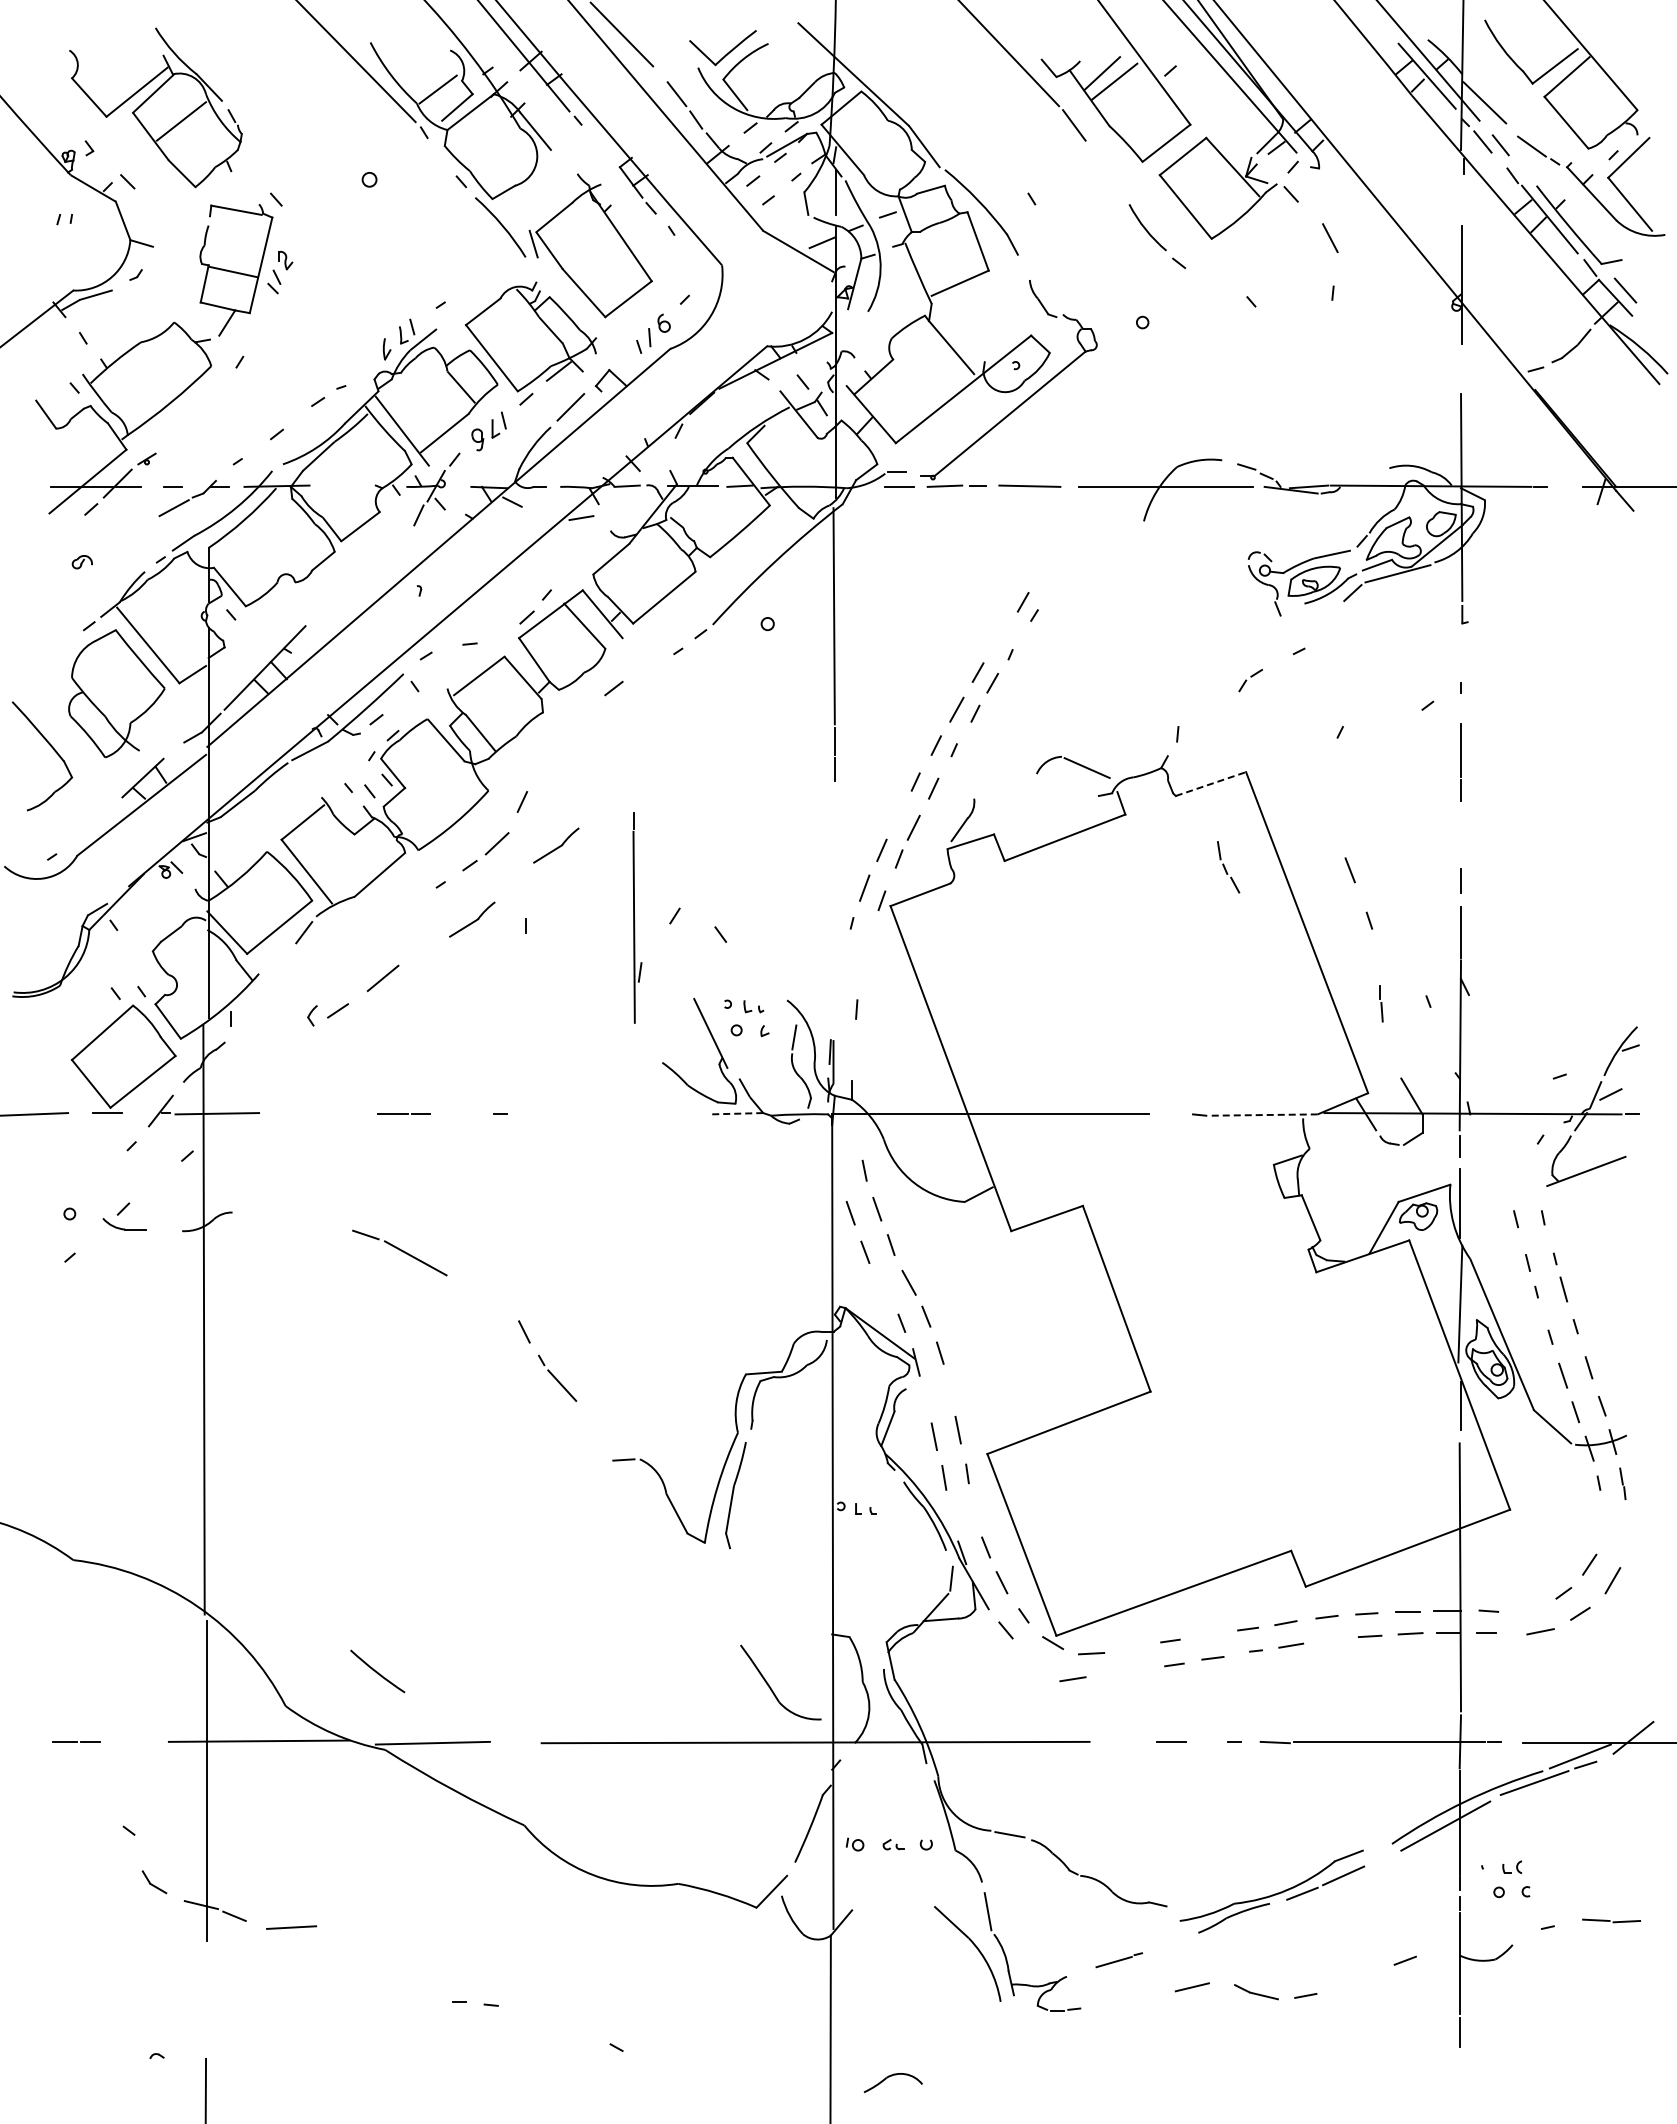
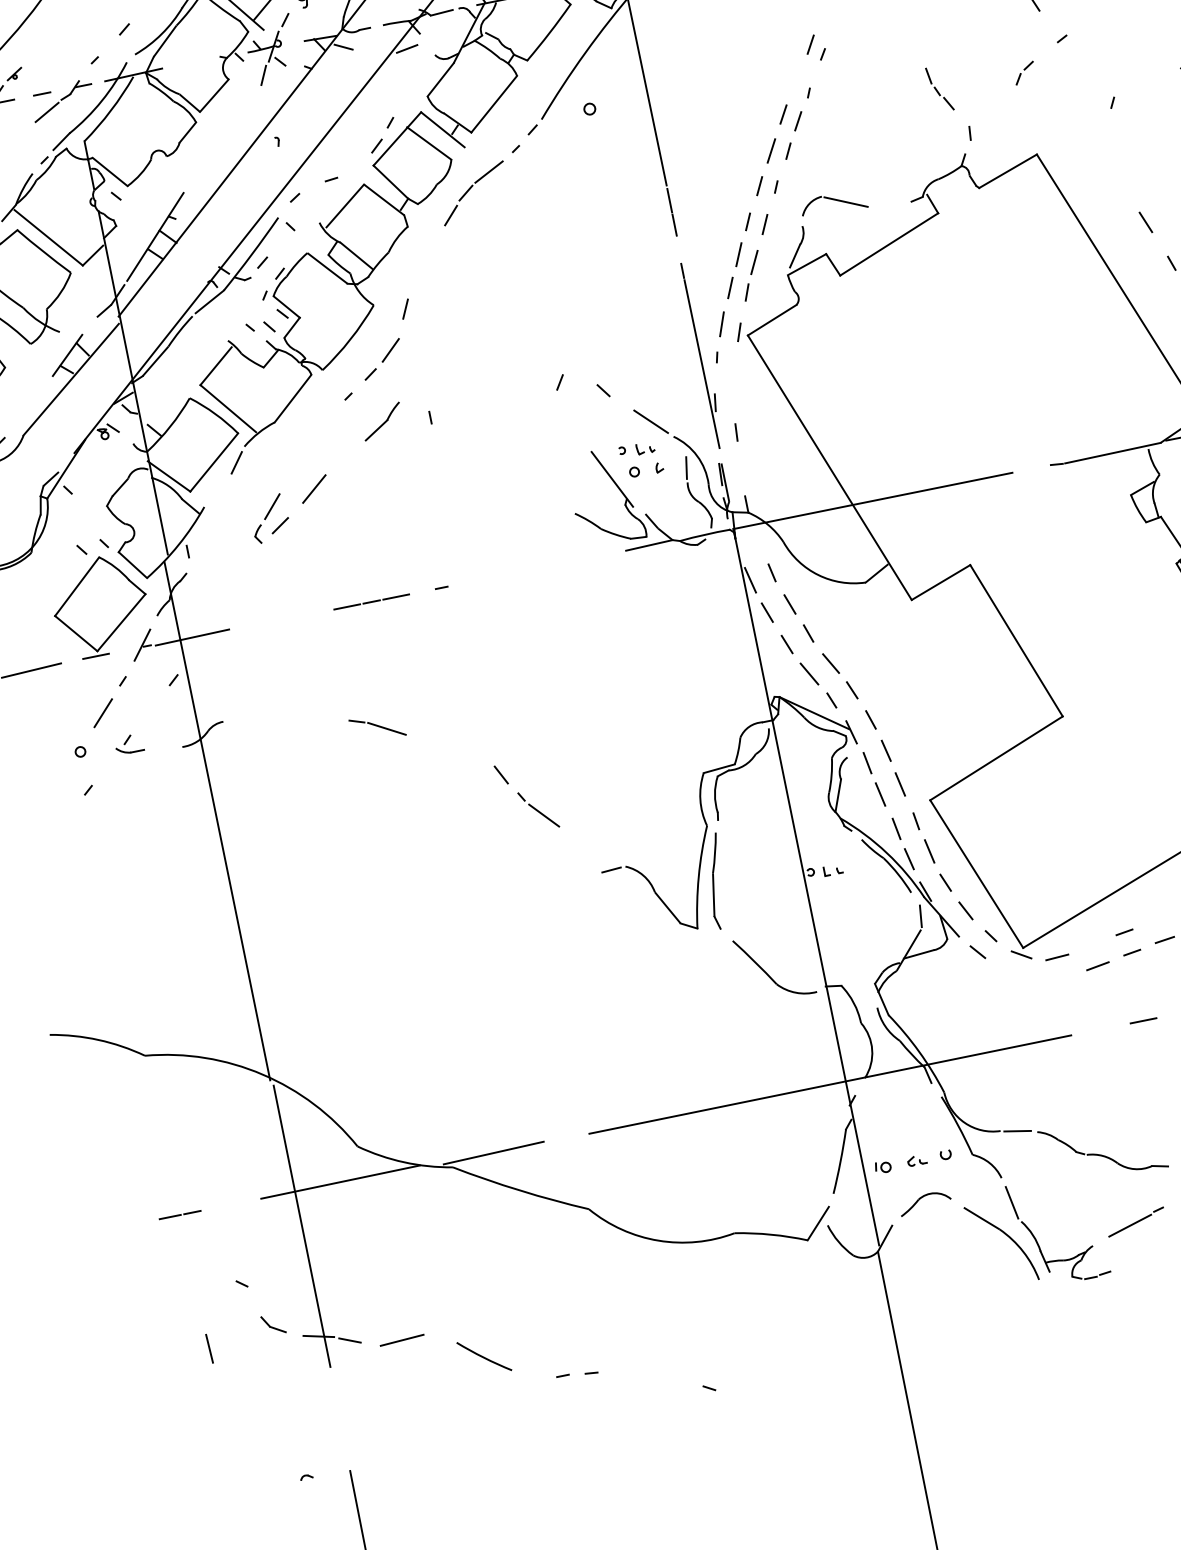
line: (643, 670) -> (488, 172), added
line: (592, 709) -> (450, 215), added
part: (1073, 766) -> (833, 203), moved
line: (1211, 783) -> (1008, 170), dashed -> solid
line: (898, 815) -> (738, 254), added
part: (556, 845) -> (443, 341), removed
part: (1228, 867) -> (939, 89), moved
part: (637, 917) -> (703, 354), moved
line: (765, 979) -> (650, 422), added
line: (333, 988) -> (272, 506), added
line: (736, 1113) -> (649, 545), dashed -> solid
line: (448, 1114) -> (395, 597), added
line: (1262, 1115) -> (1112, 453), dashed -> solid
line: (839, 1173) -> (750, 579), added
line: (102, 1176) -> (102, 713), added
part: (124, 1216) -> (129, 744), size x0.71
part: (399, 1252) -> (377, 727), size x0.62
line: (883, 1289) -> (809, 673), added
line: (949, 1390) -> (885, 751), added
line: (927, 1399) -> (867, 762), added
line: (975, 1509) -> (929, 851), added
line: (951, 1513) -> (909, 858), added
arc: (377, 1671) -> (484, 1356), moved
line: (1072, 1679) -> (1097, 966), moved
part: (771, 1687) -> (767, 972), moved
line: (79, 1894) -> (209, 1348), added
part: (1118, 1960) -> (1135, 1222), size x1.43
part: (892, 2082) -> (924, 1202), moved

